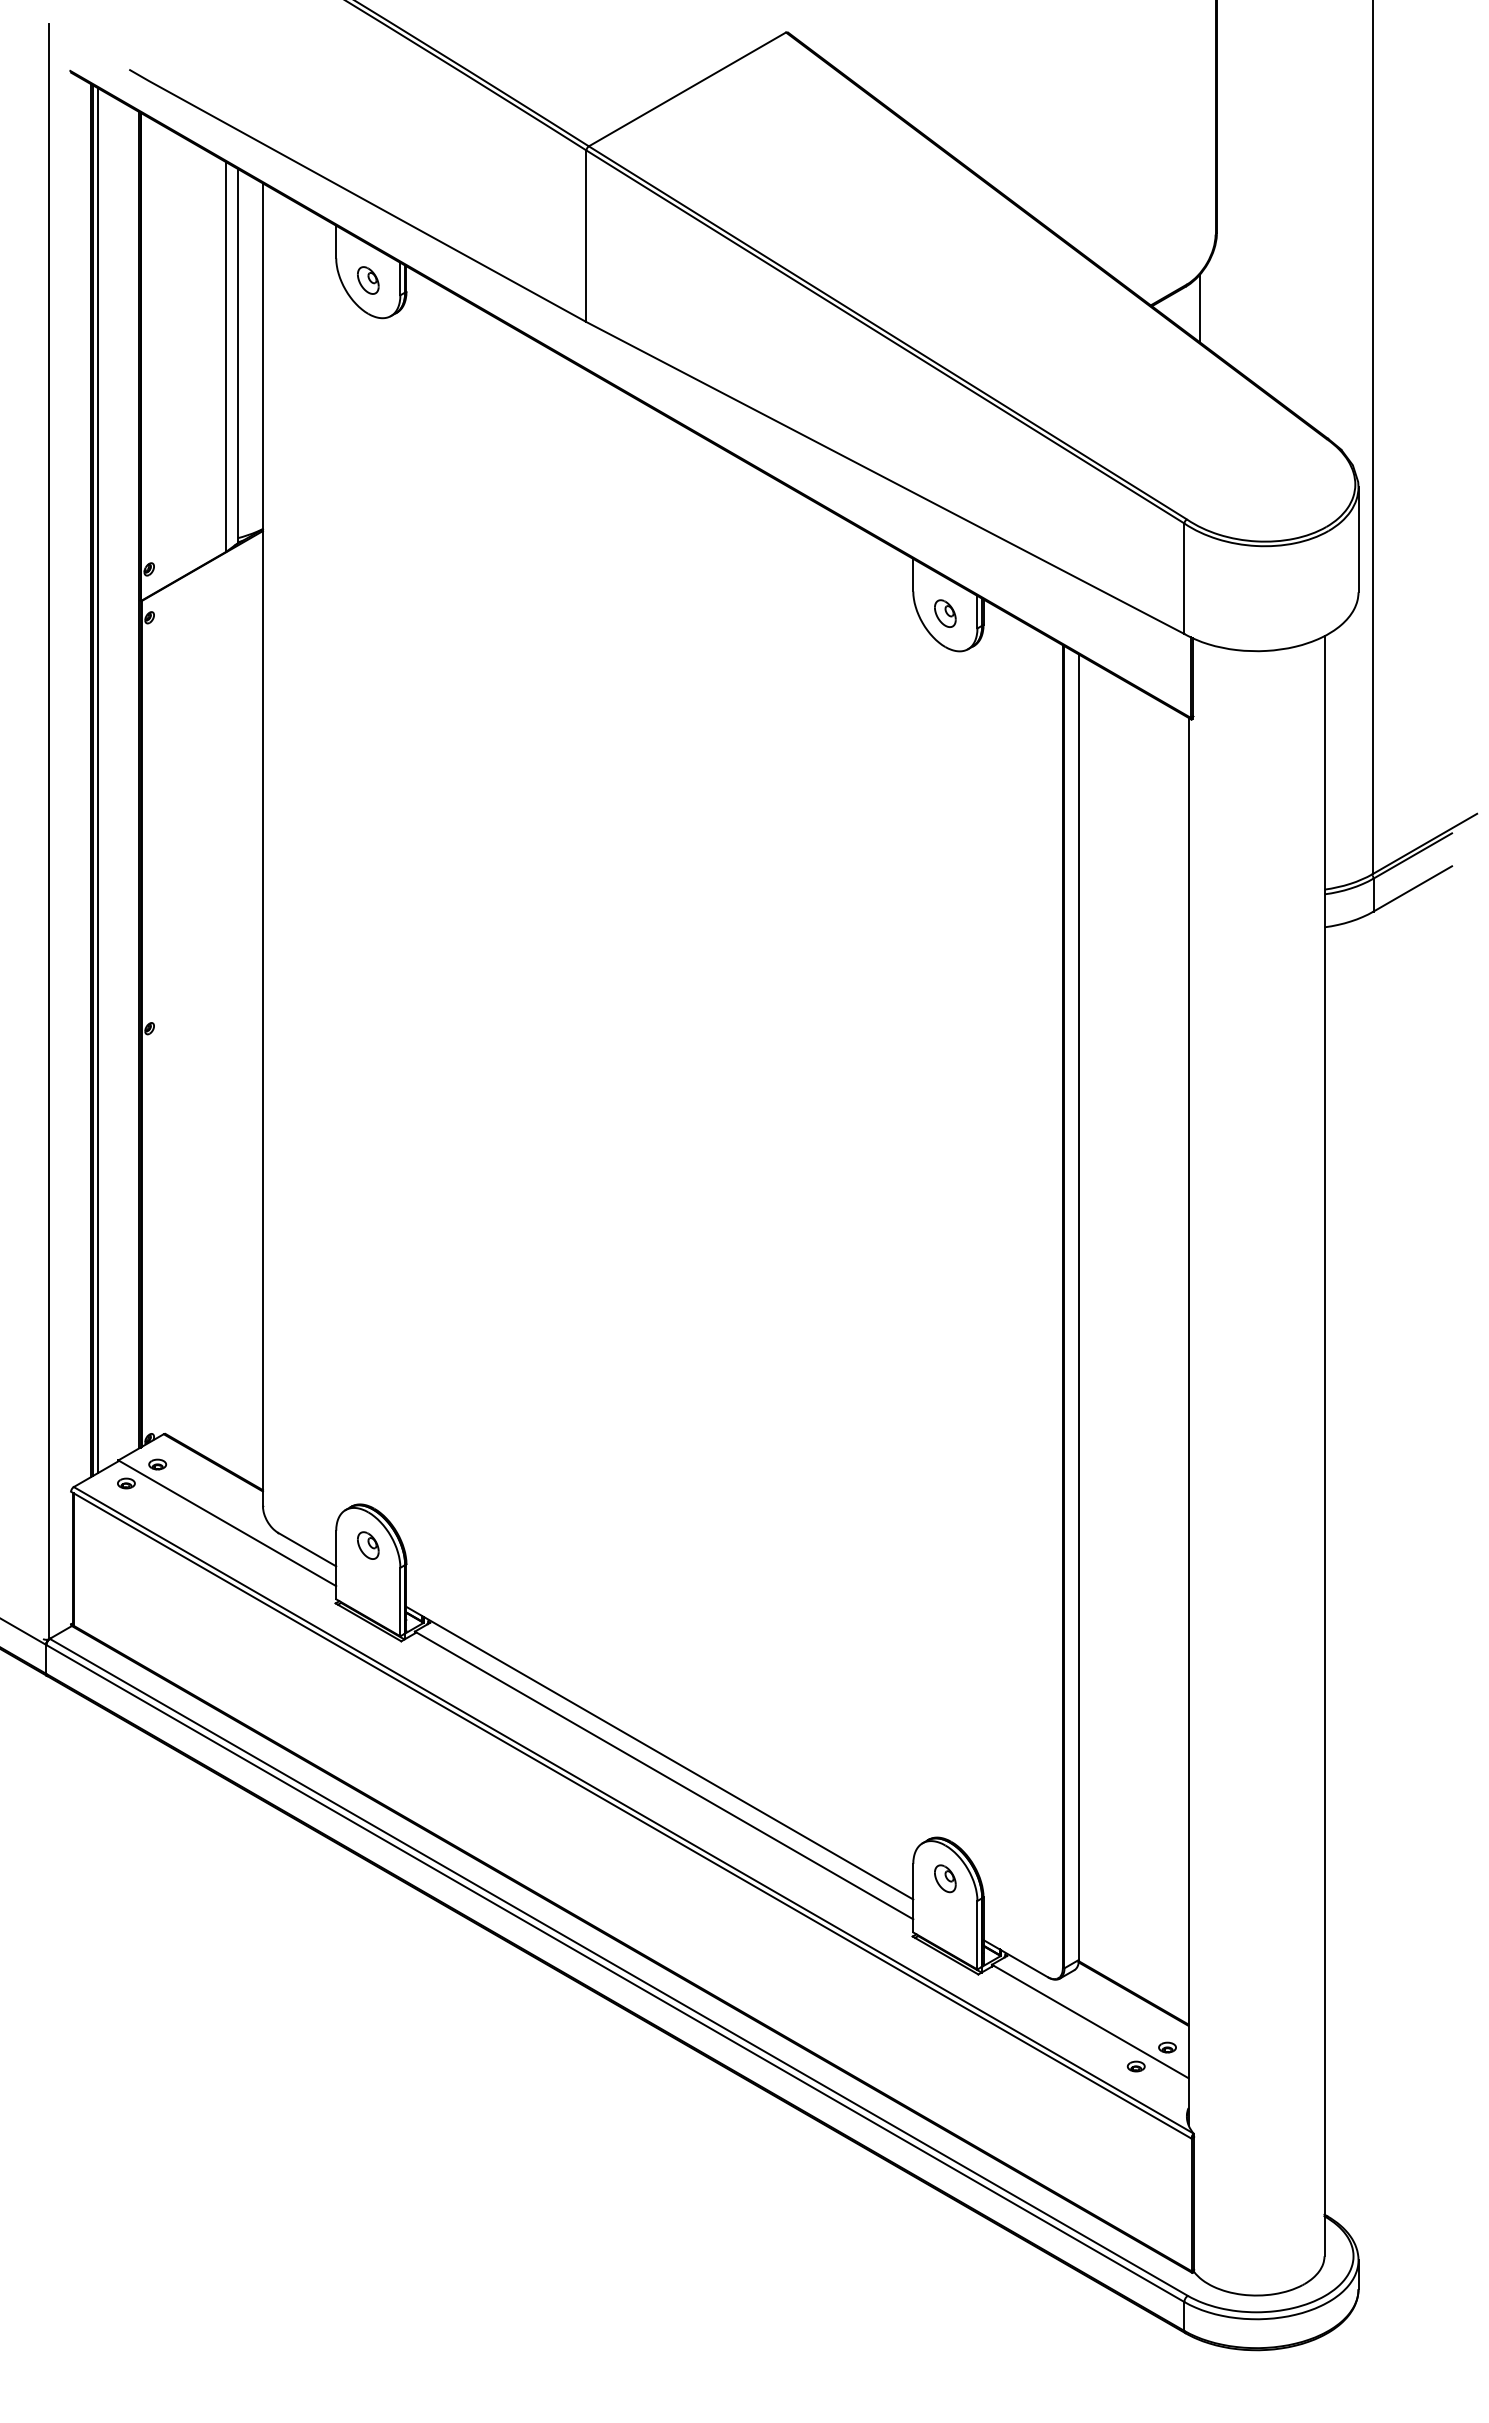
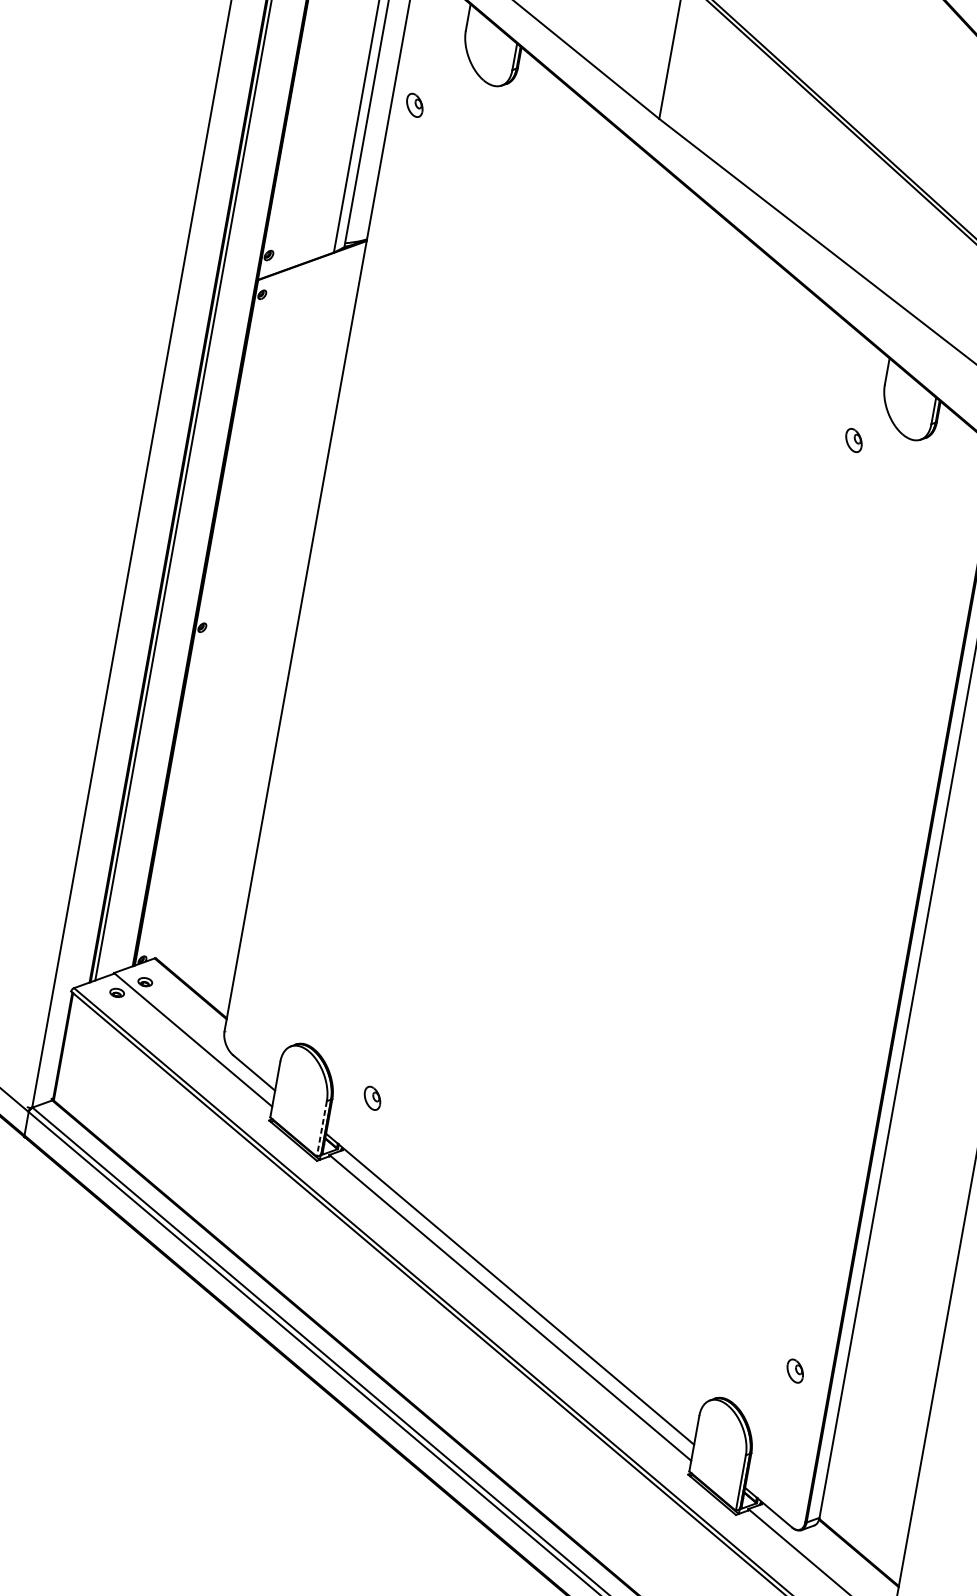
part: (368, 280) -> (414, 105), moved
part: (945, 613) -> (854, 440), moved
part: (368, 1545) -> (372, 1098), moved
line: (400, 1602) -> (321, 1129), solid -> dashed
part: (945, 1878) -> (795, 1370), moved

